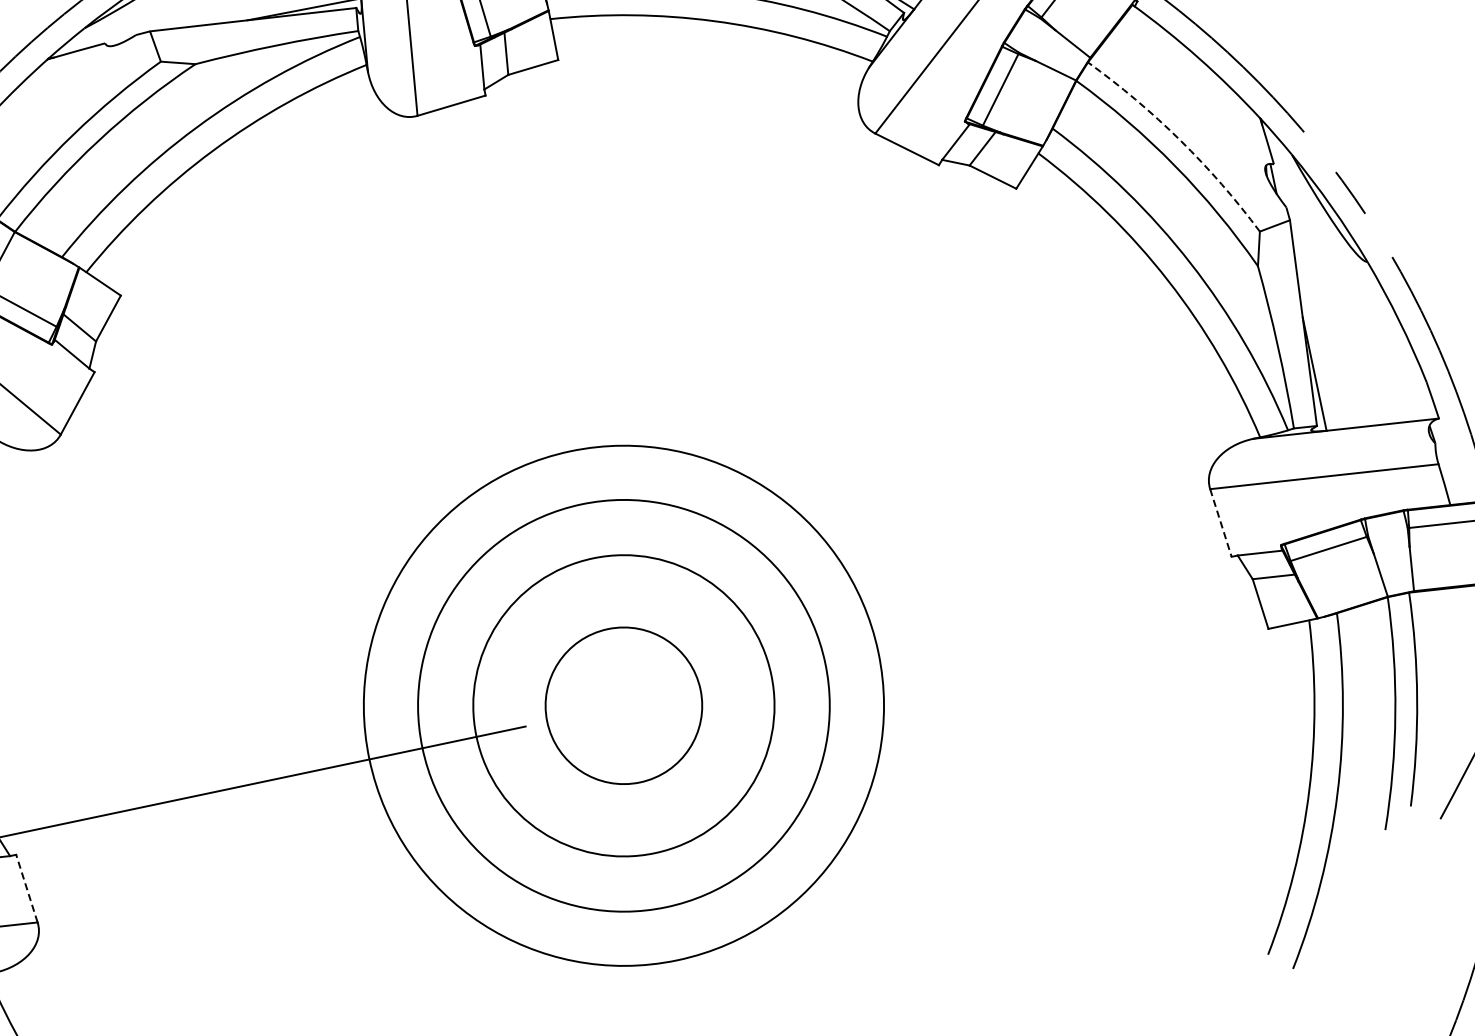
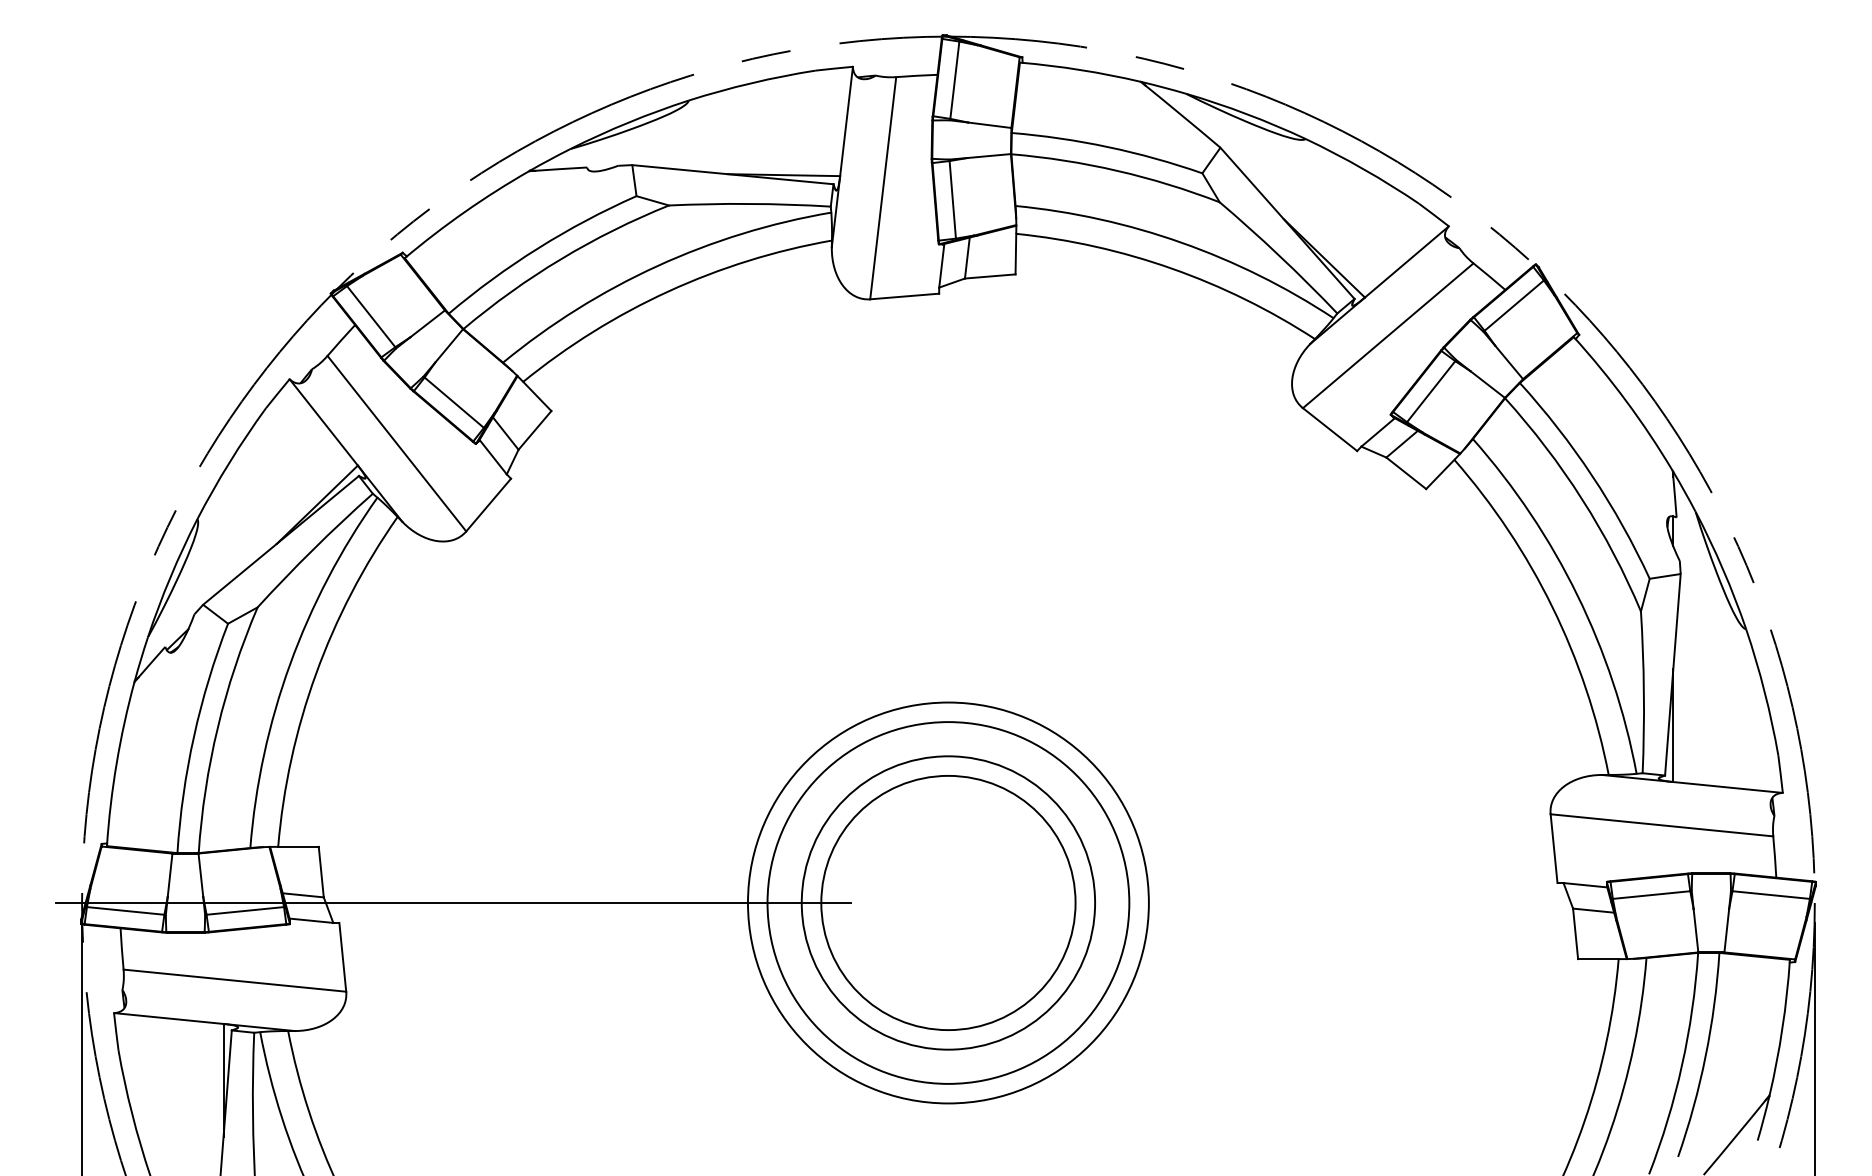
arc: (1180, 139) -> (1592, 475), dashed -> solid
line: (1221, 522) -> (1554, 848), dashed -> solid
circle: (623, 705) -> (948, 902), size x0.71
circle: (623, 705) -> (948, 902), size x1.67
line: (26, 888) -> (342, 957), dashed -> solid

